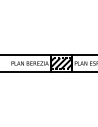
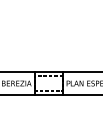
hatch: (61, 63) -> (48, 83), removed

